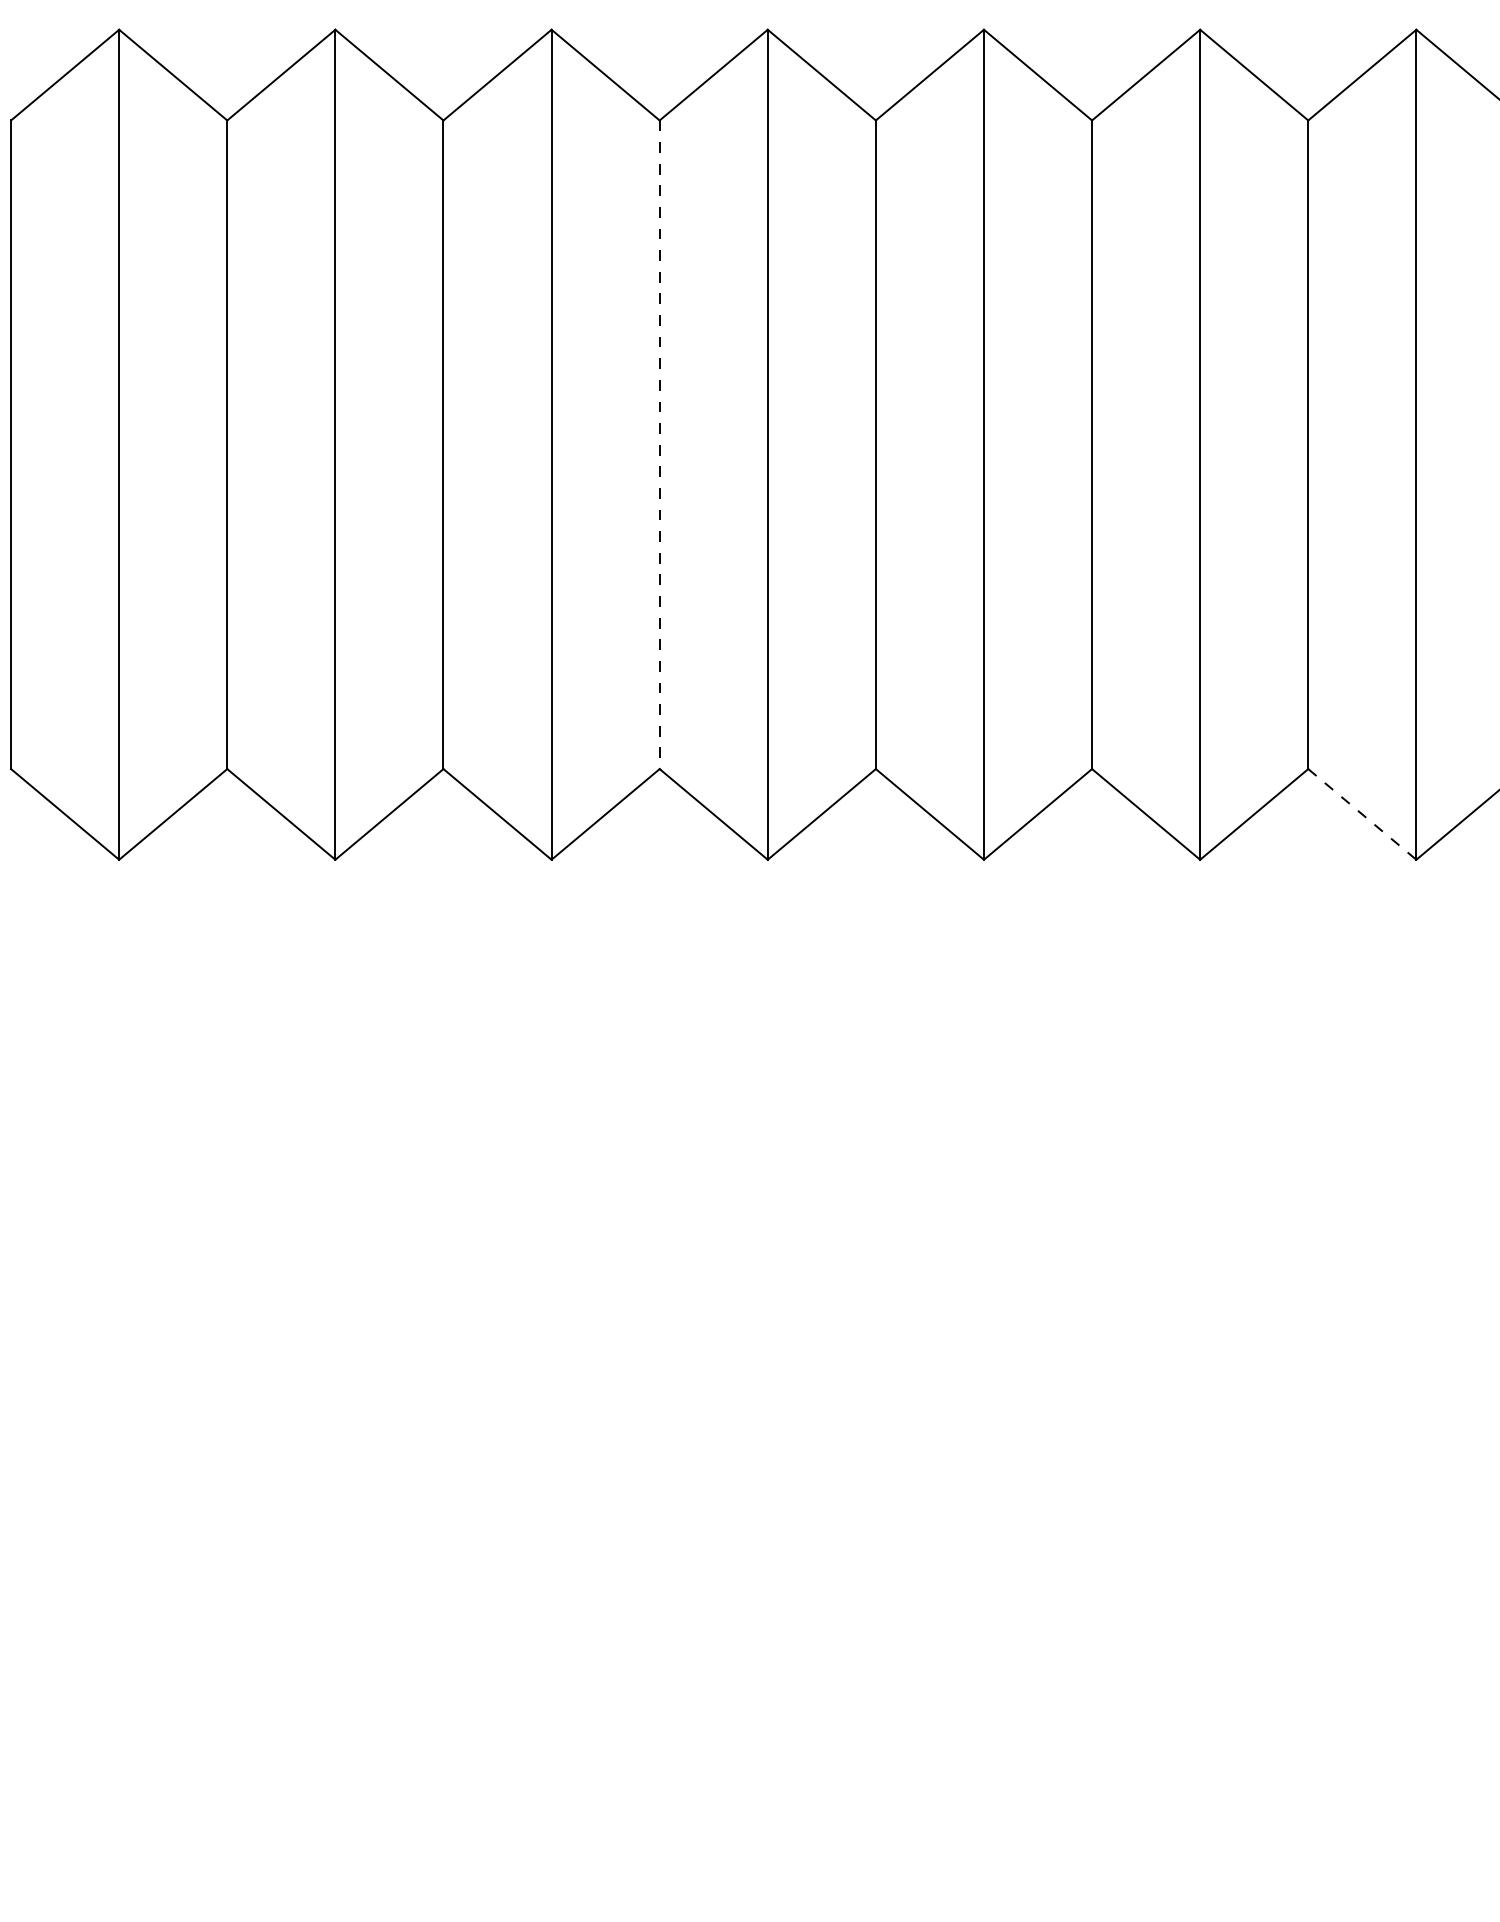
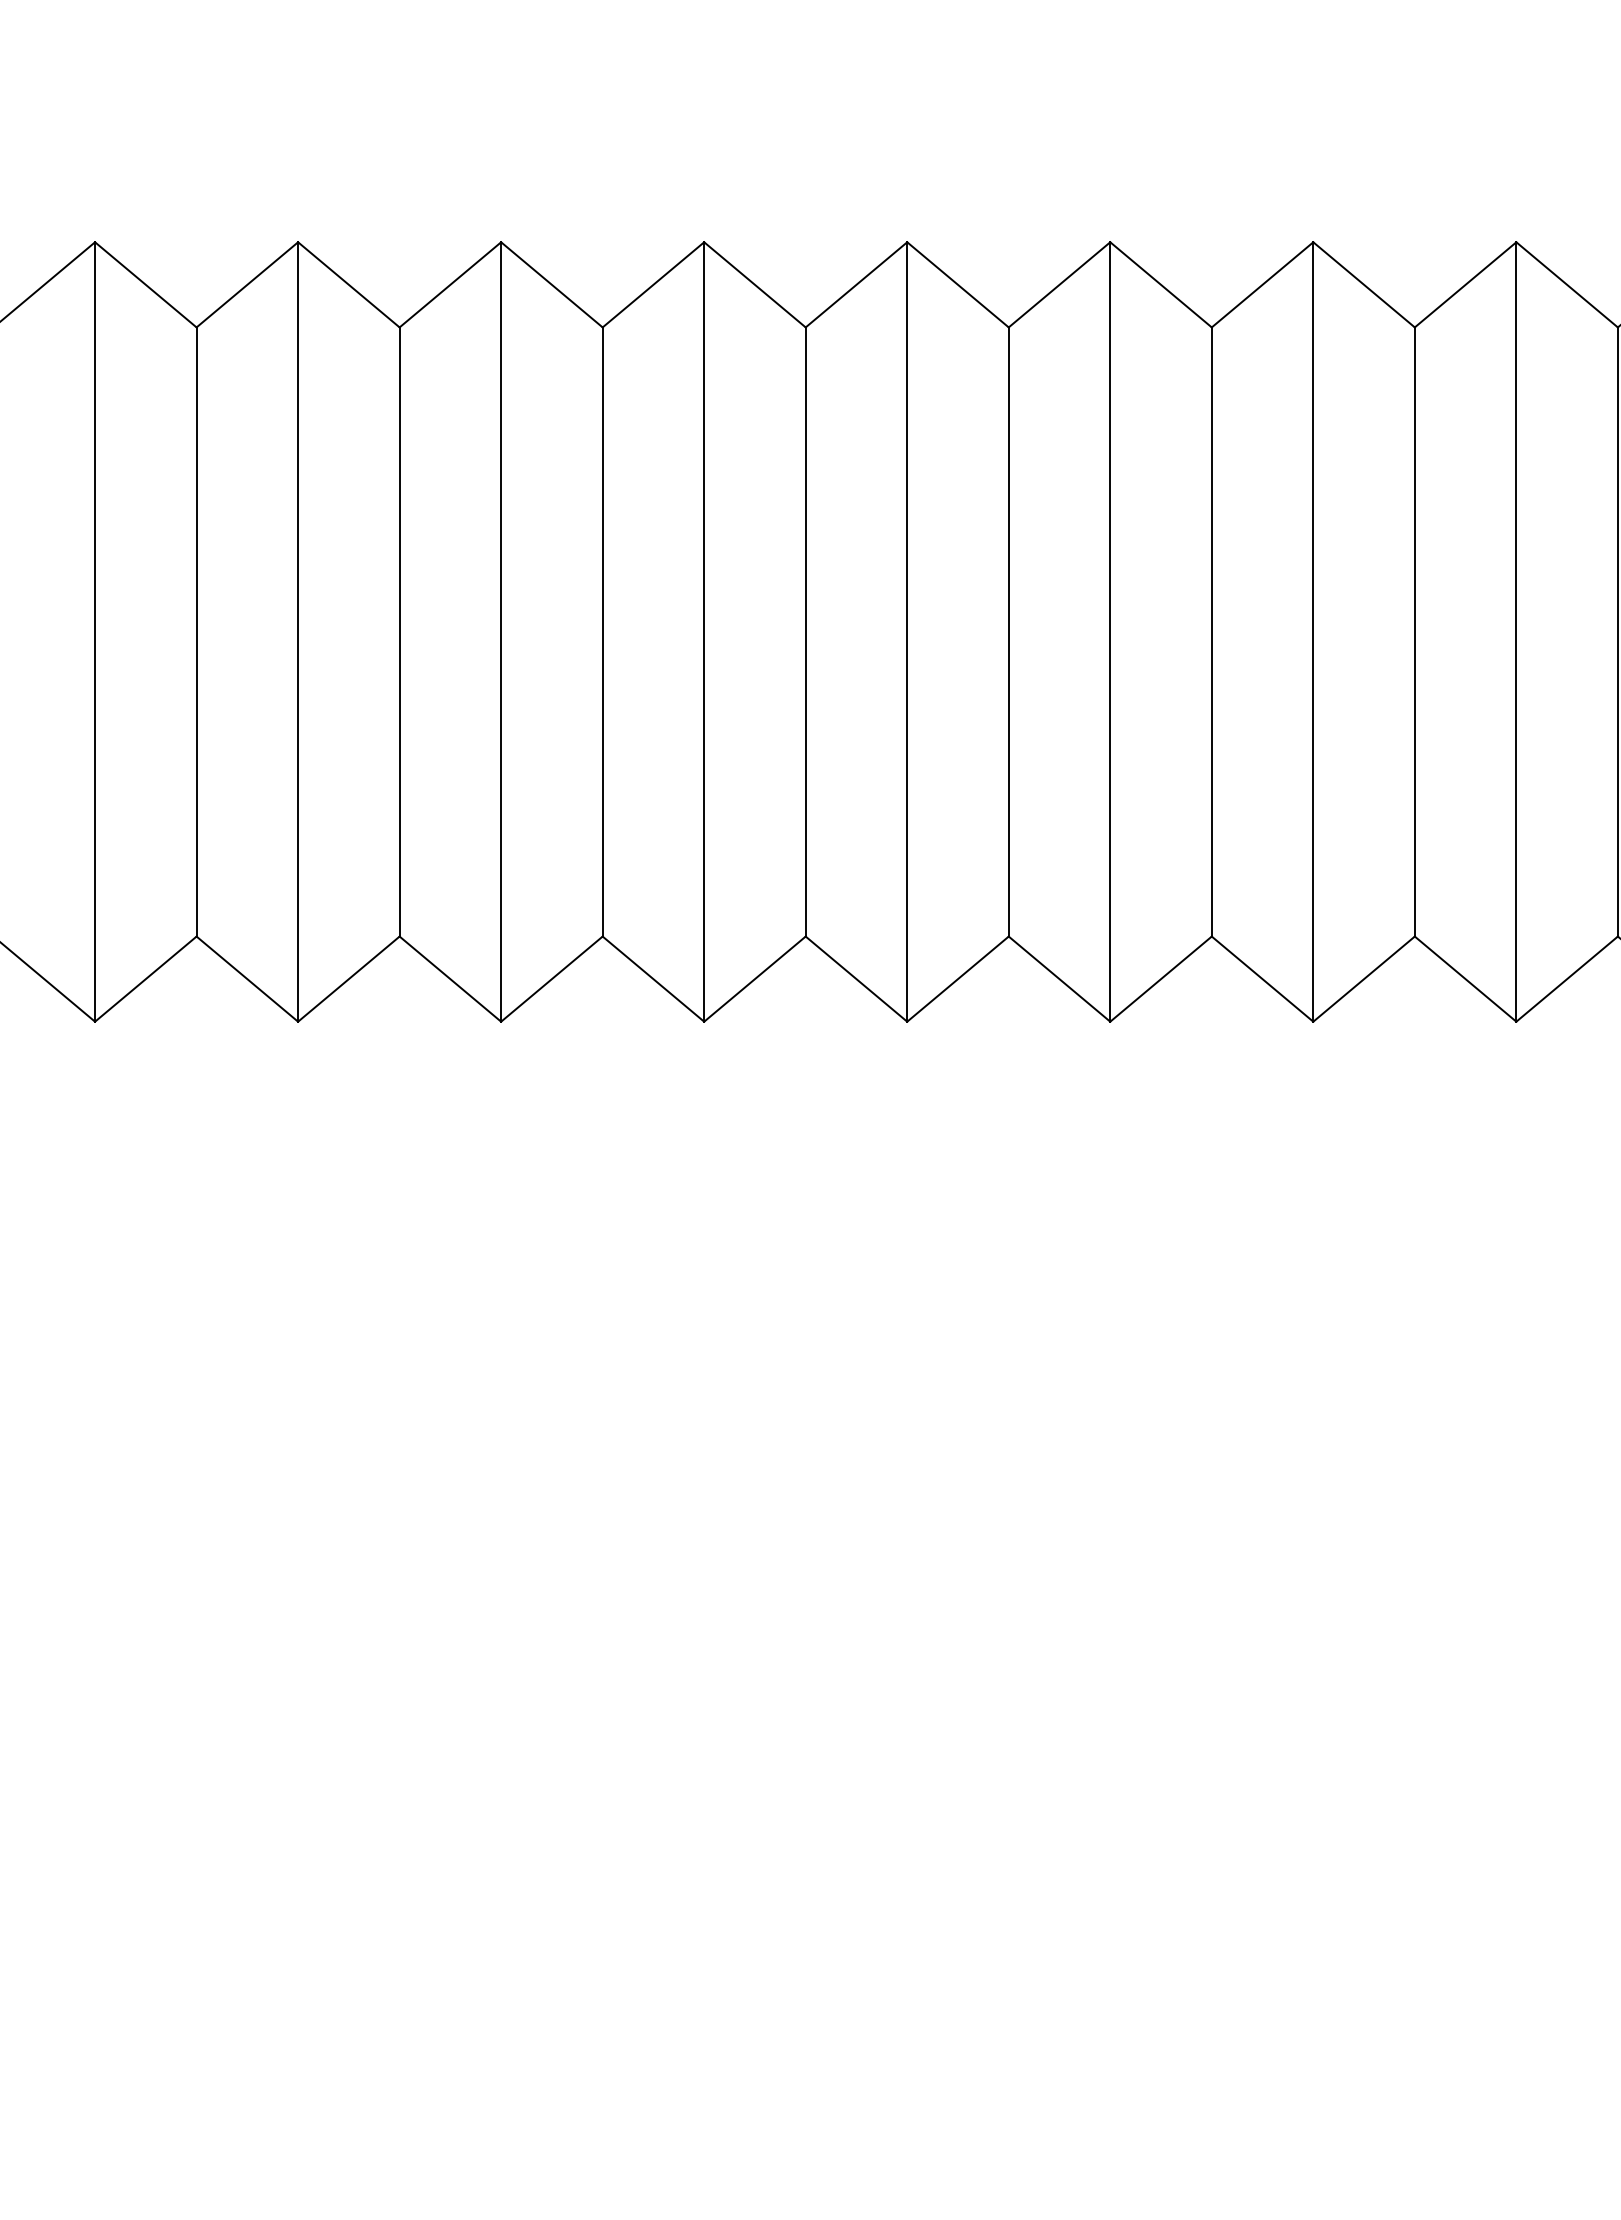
line: (659, 445) -> (602, 632), dashed -> solid
line: (1362, 814) -> (1262, 979), dashed -> solid

